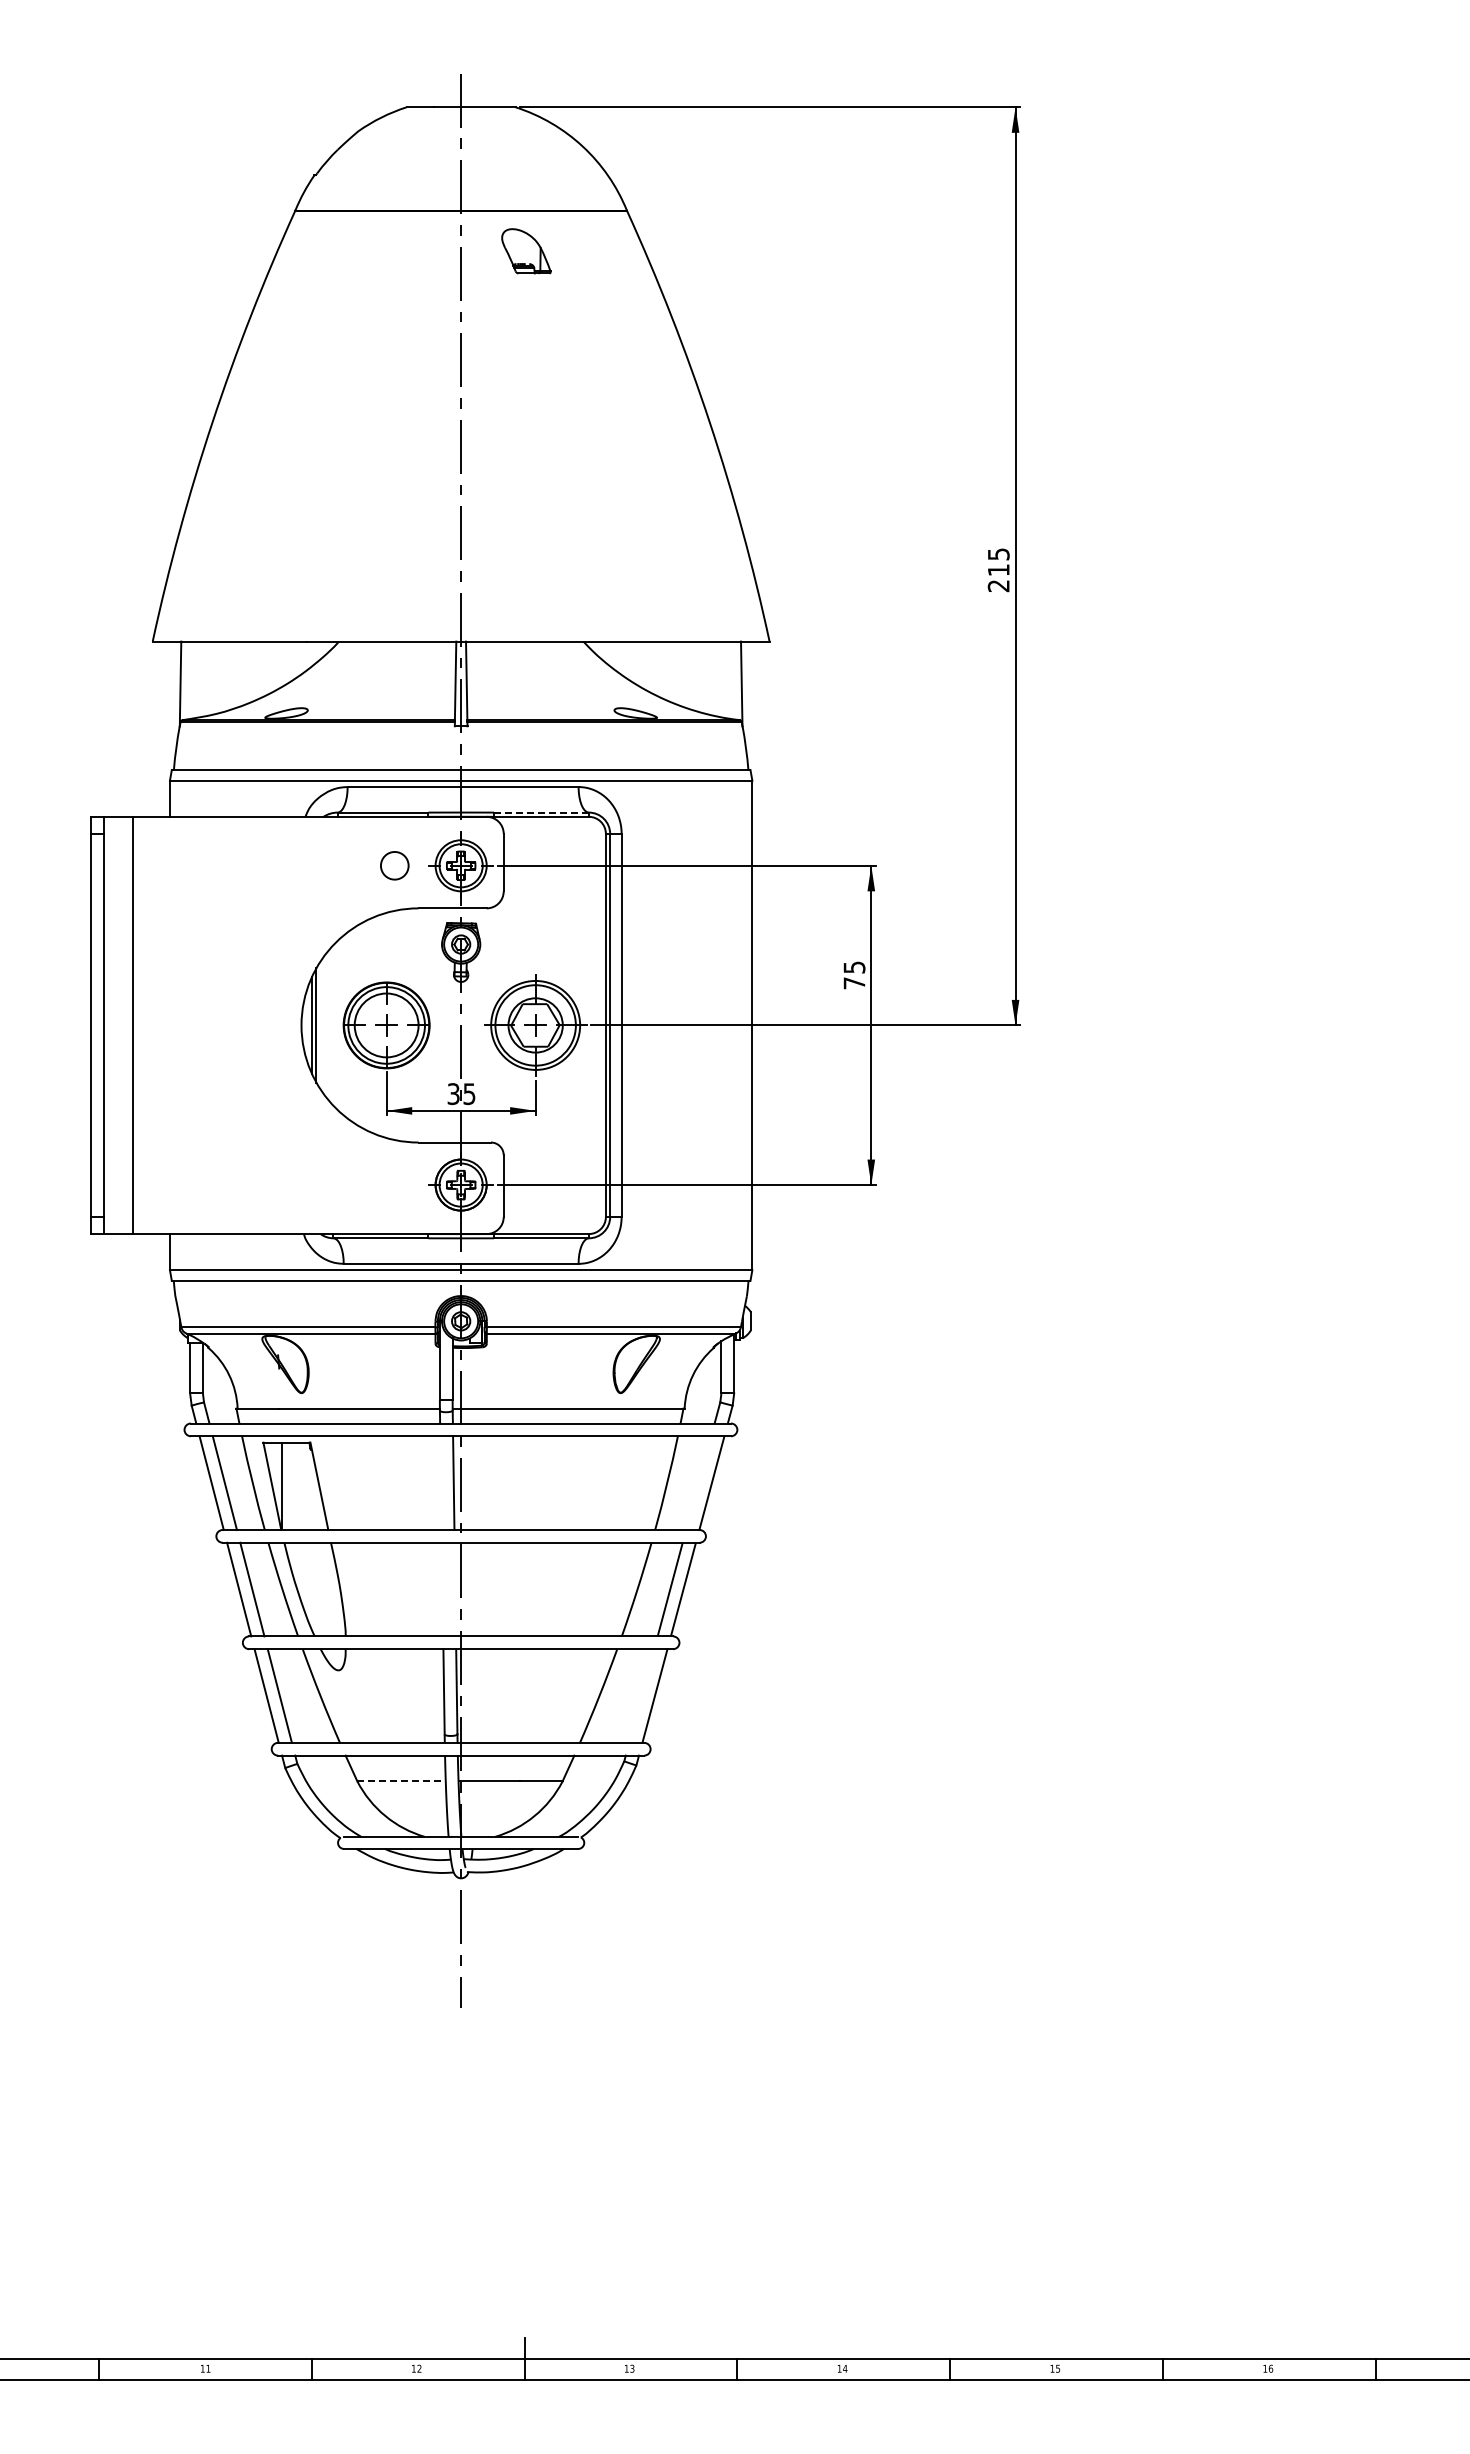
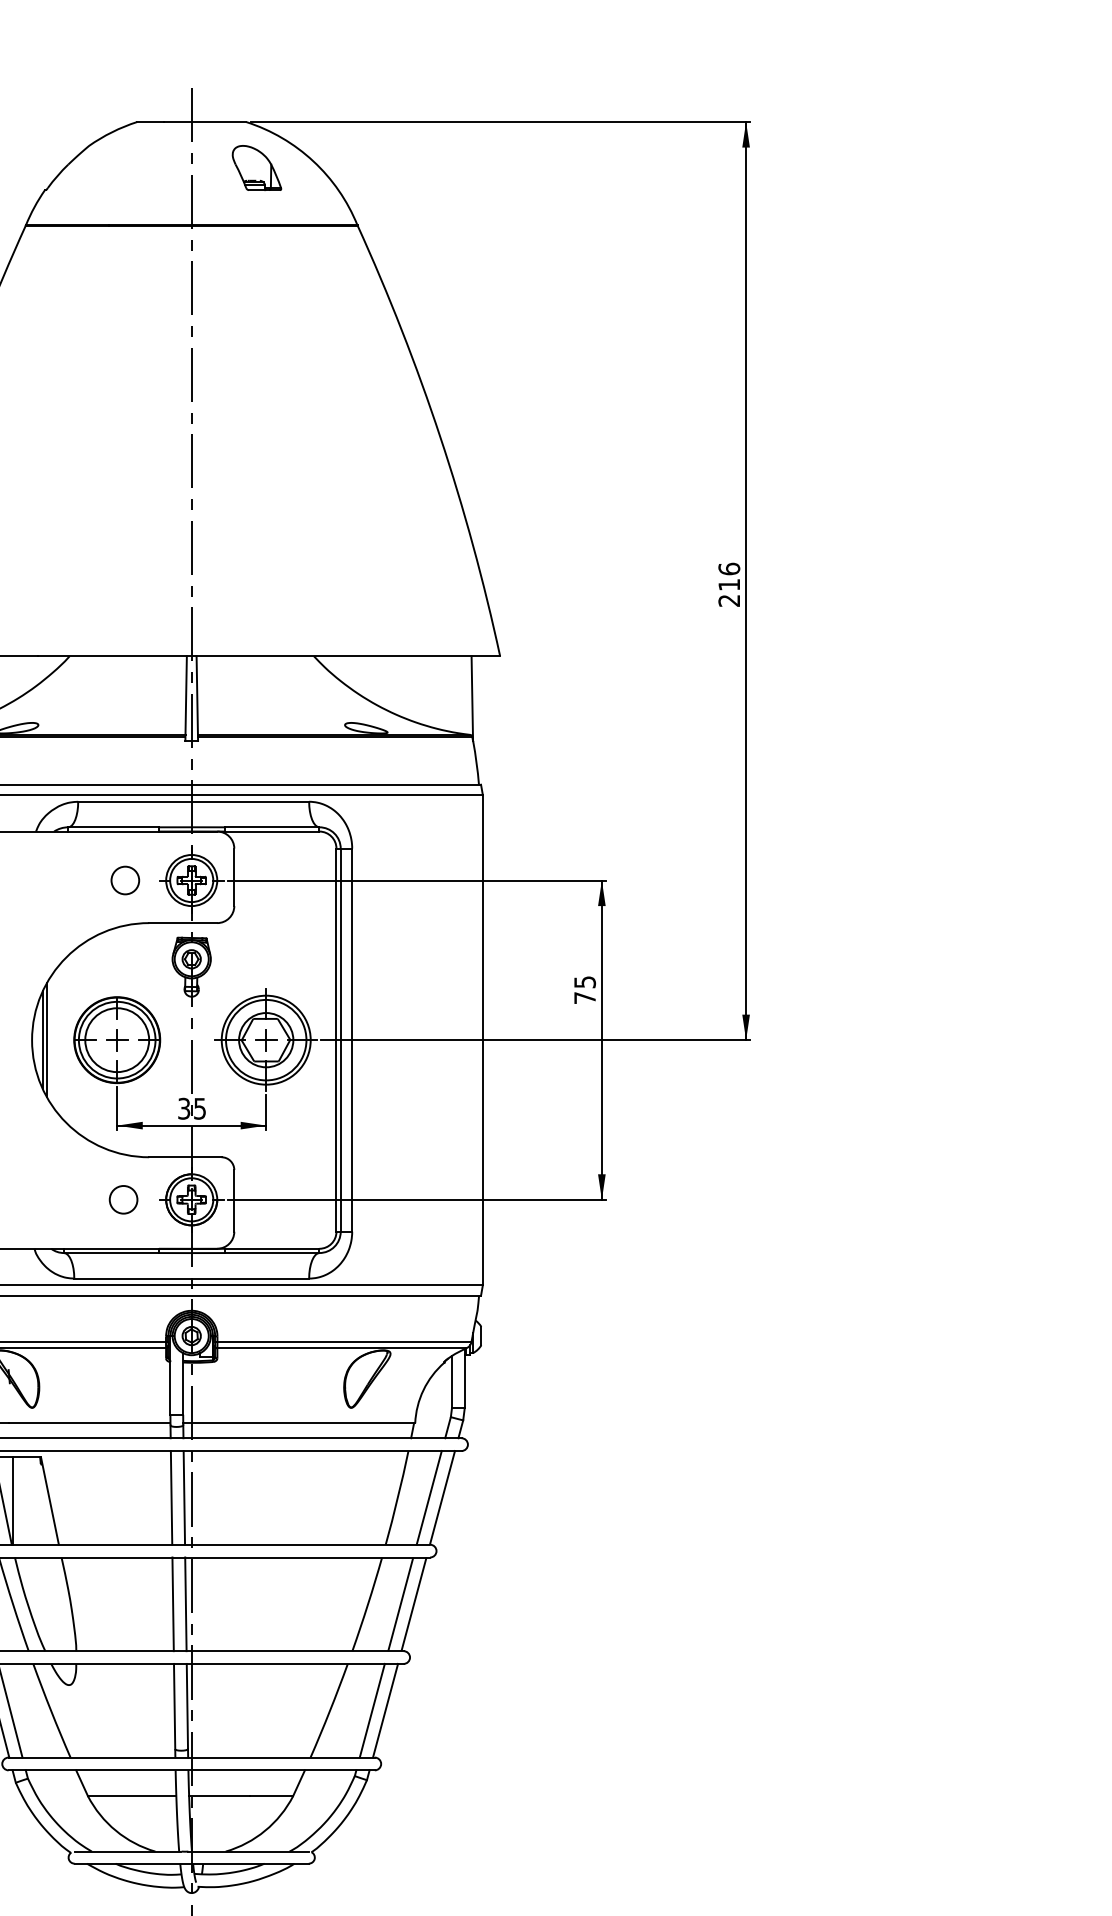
part: (526, 251) -> (257, 168), moved
text: (998, 554) -> (729, 569), 215 -> 216
line: (541, 812) -> (272, 827), dashed -> solid
circle: (392, 1184) -> (123, 1199), added
line: (440, 1483) -> (171, 1498), added
line: (698, 1483) -> (429, 1498), added
line: (442, 1589) -> (173, 1604), added
line: (455, 1589) -> (186, 1604), added
line: (641, 1695) -> (372, 1710), added
line: (402, 1781) -> (133, 1796), dashed -> solid

